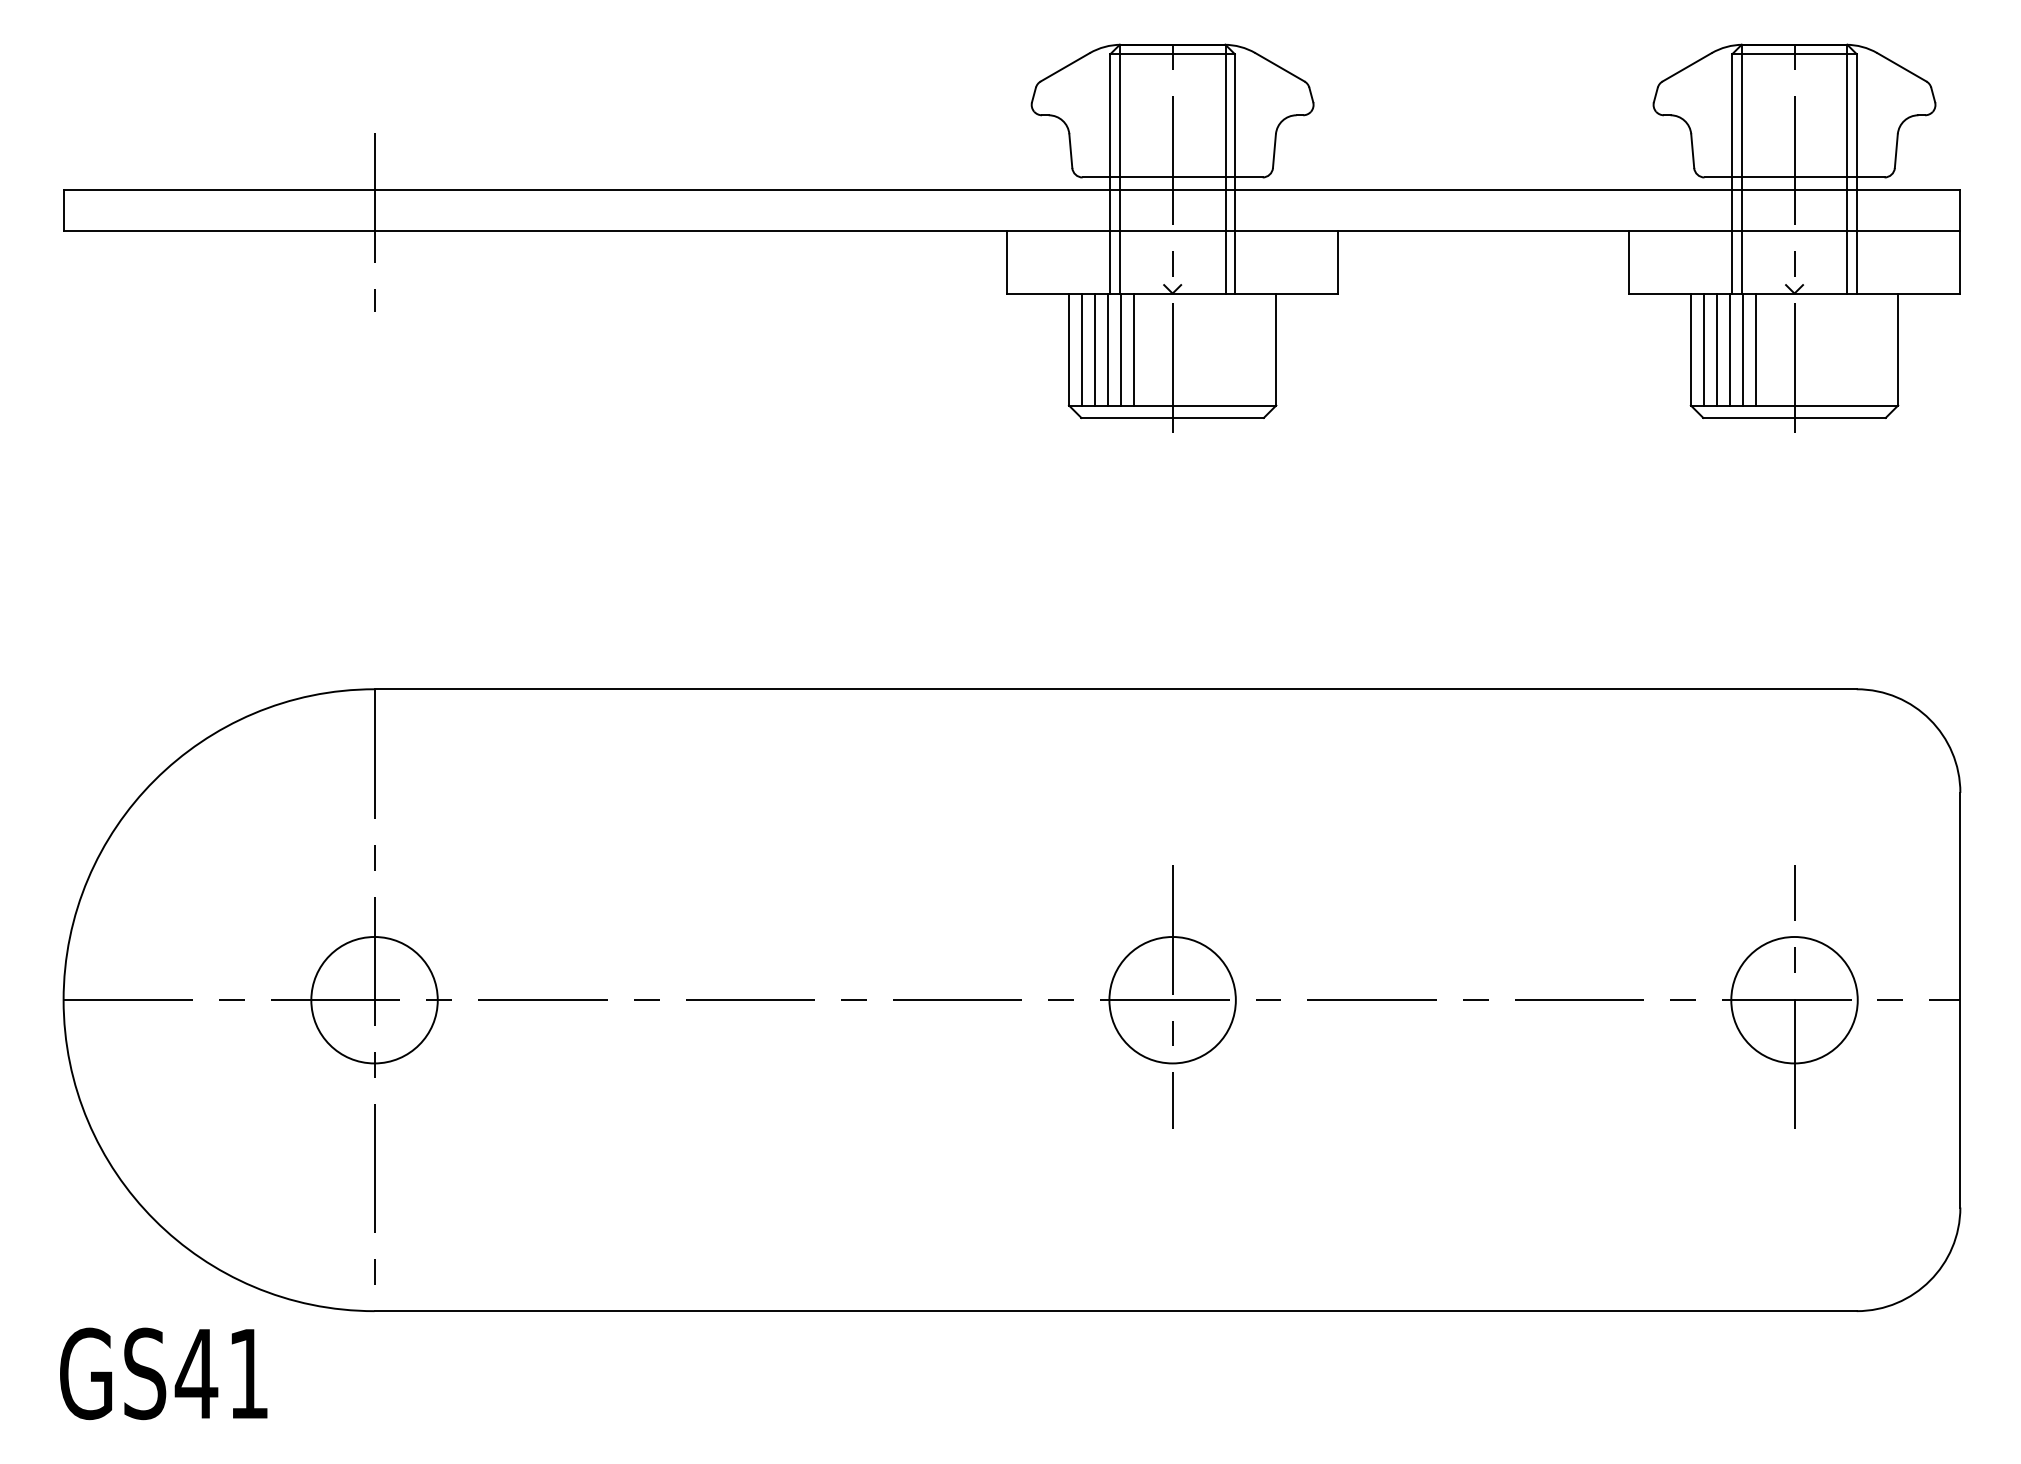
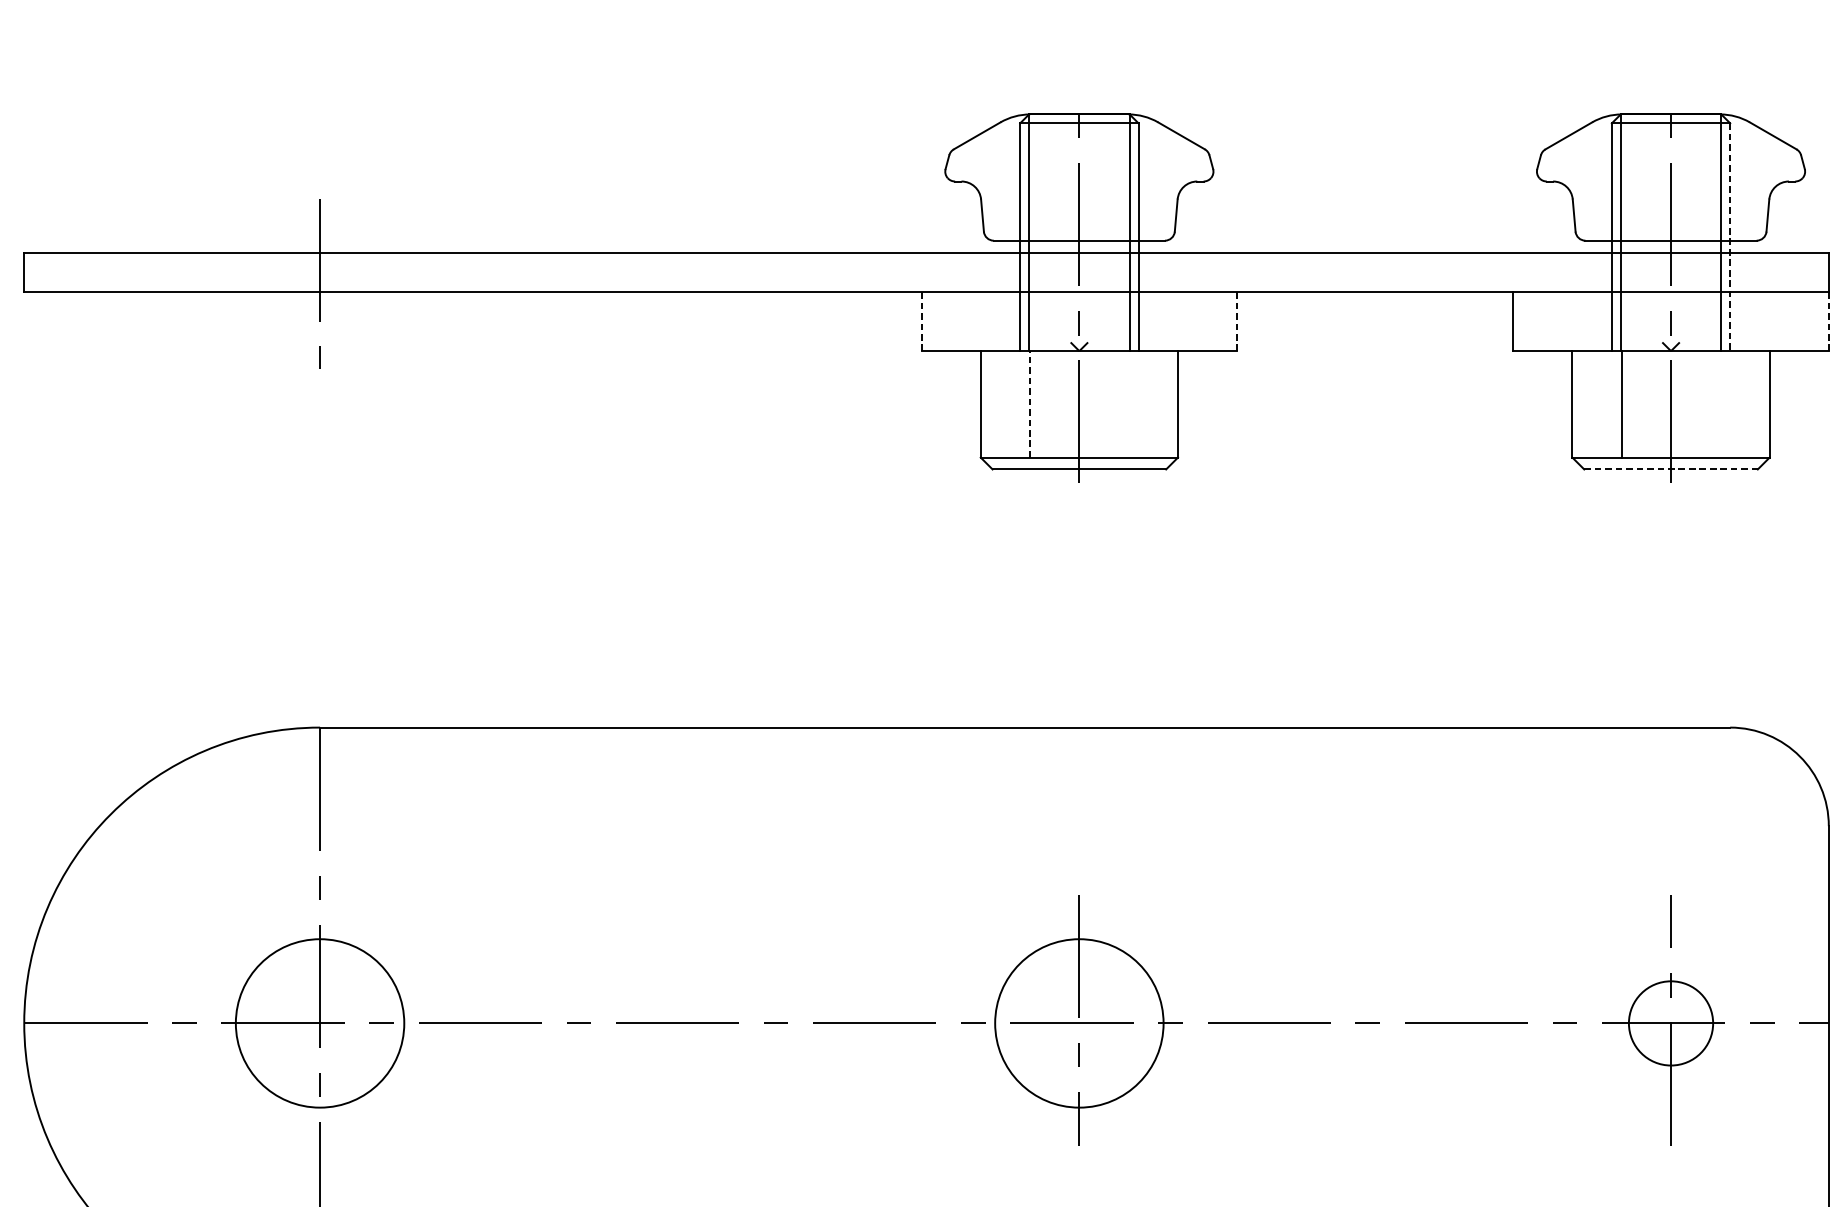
line: (1856, 173) -> (1729, 236), solid -> dashed
line: (1006, 261) -> (921, 320), solid -> dashed
line: (1338, 261) -> (1237, 320), solid -> dashed
line: (1960, 261) -> (1828, 320), solid -> dashed
line: (1081, 349) -> (992, 404), removed
line: (1094, 349) -> (1005, 404), removed
line: (1107, 349) -> (1017, 404), removed
line: (1120, 349) -> (1029, 404), solid -> dashed
line: (1133, 349) -> (1042, 404), removed
line: (1703, 349) -> (1584, 404), removed
line: (1716, 349) -> (1596, 404), removed
line: (1729, 349) -> (1609, 404), removed
line: (1755, 349) -> (1633, 404), removed
line: (1795, 417) -> (1671, 469), solid -> dashed
circle: (374, 999) -> (320, 1022), size x1.4
circle: (1172, 999) -> (1079, 1022), size x1.4
circle: (1794, 999) -> (1671, 1022), size x0.7

